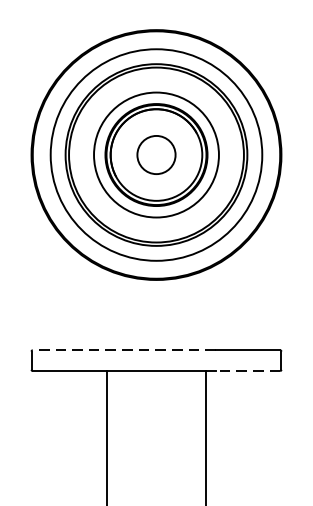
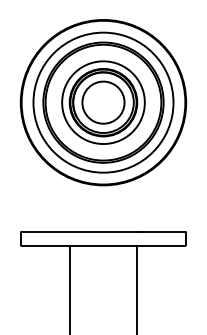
circle: (156, 154) -> (103, 102), size x1.67
line: (124, 349) -> (82, 231), dashed -> solid
line: (247, 370) -> (163, 245), dashed -> solid

